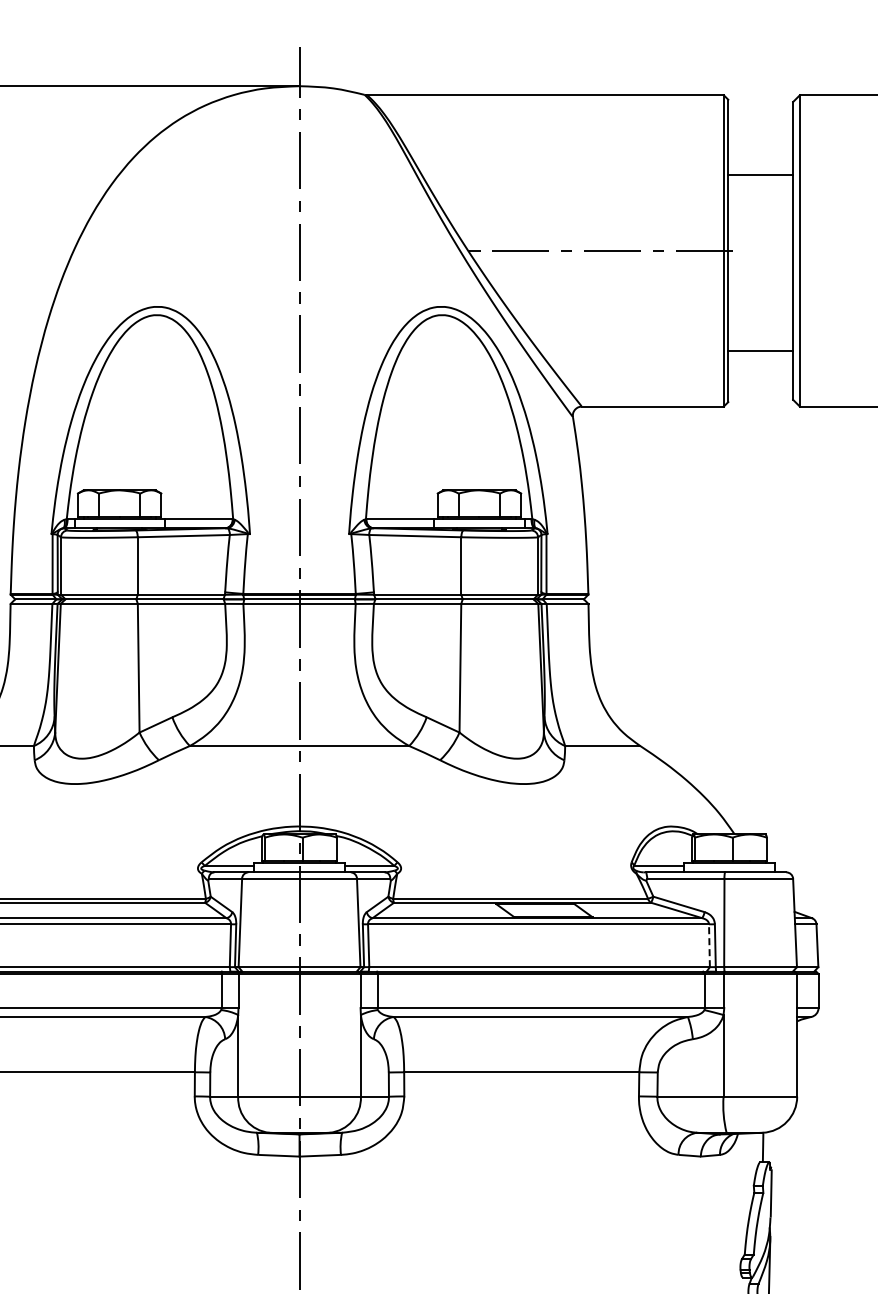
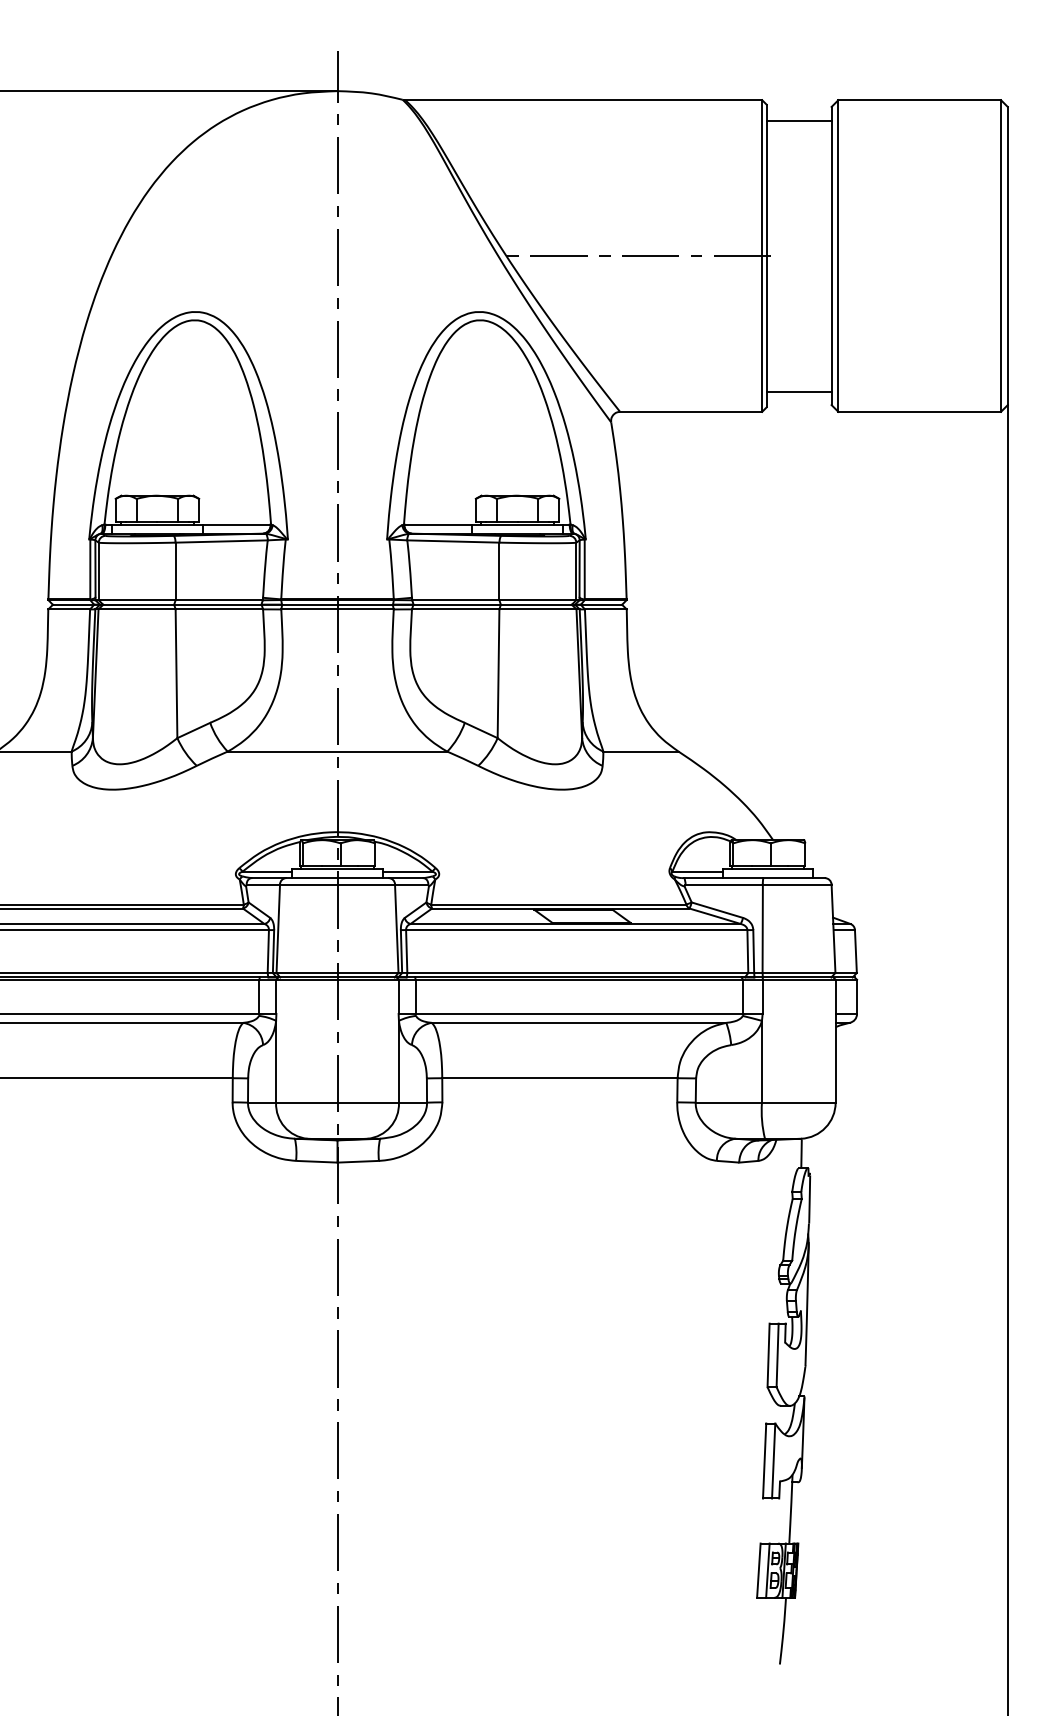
line: (760, 175) -> (798, 120), moved
line: (760, 351) -> (798, 391), moved
line: (709, 945) -> (747, 951), dashed -> solid

